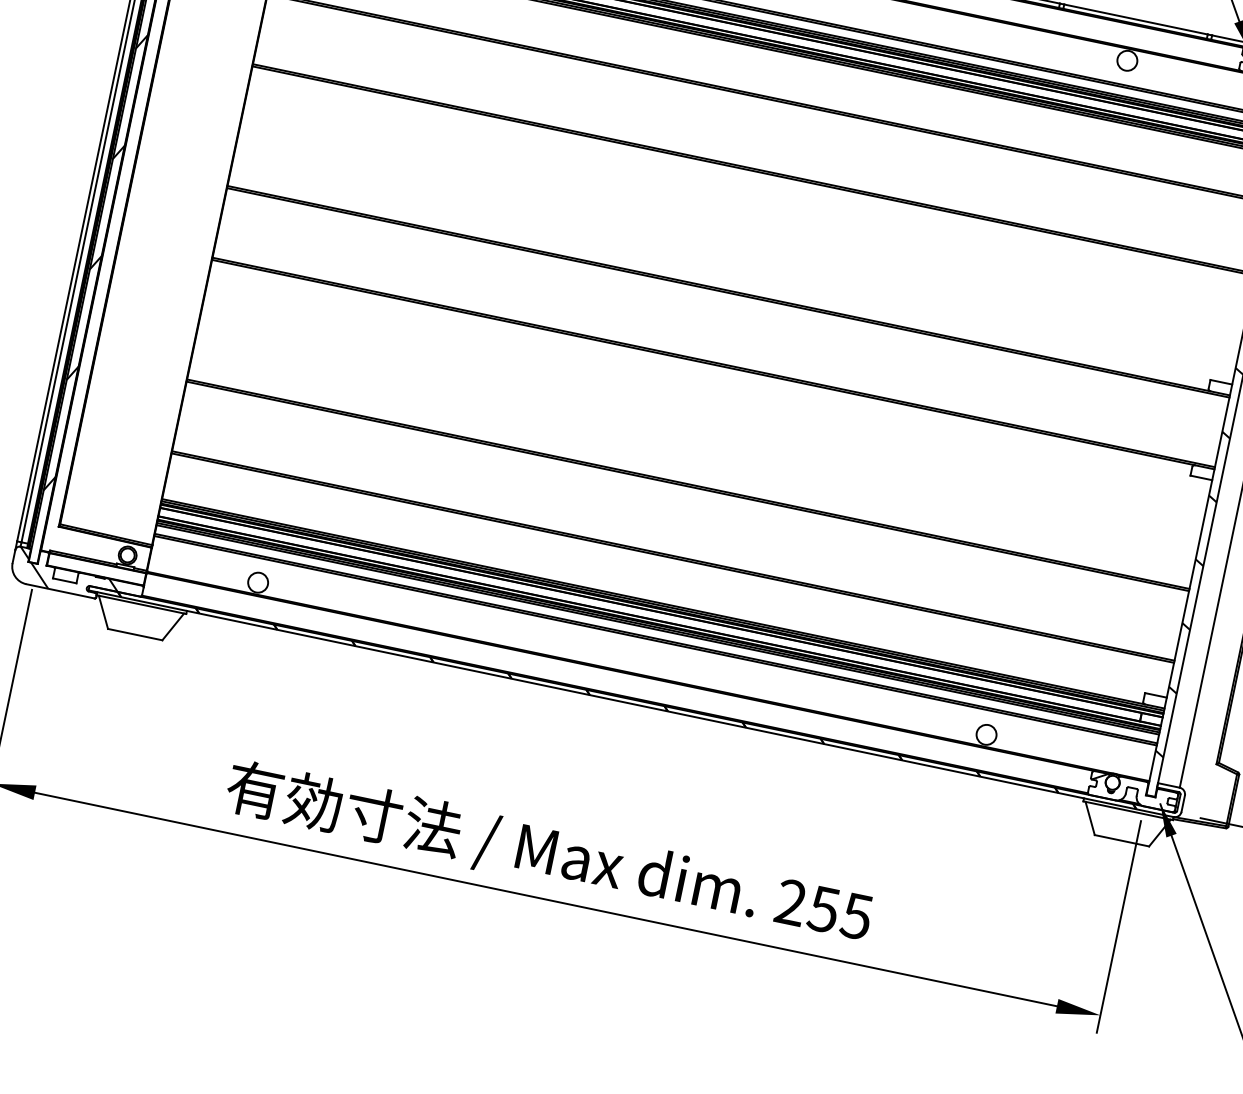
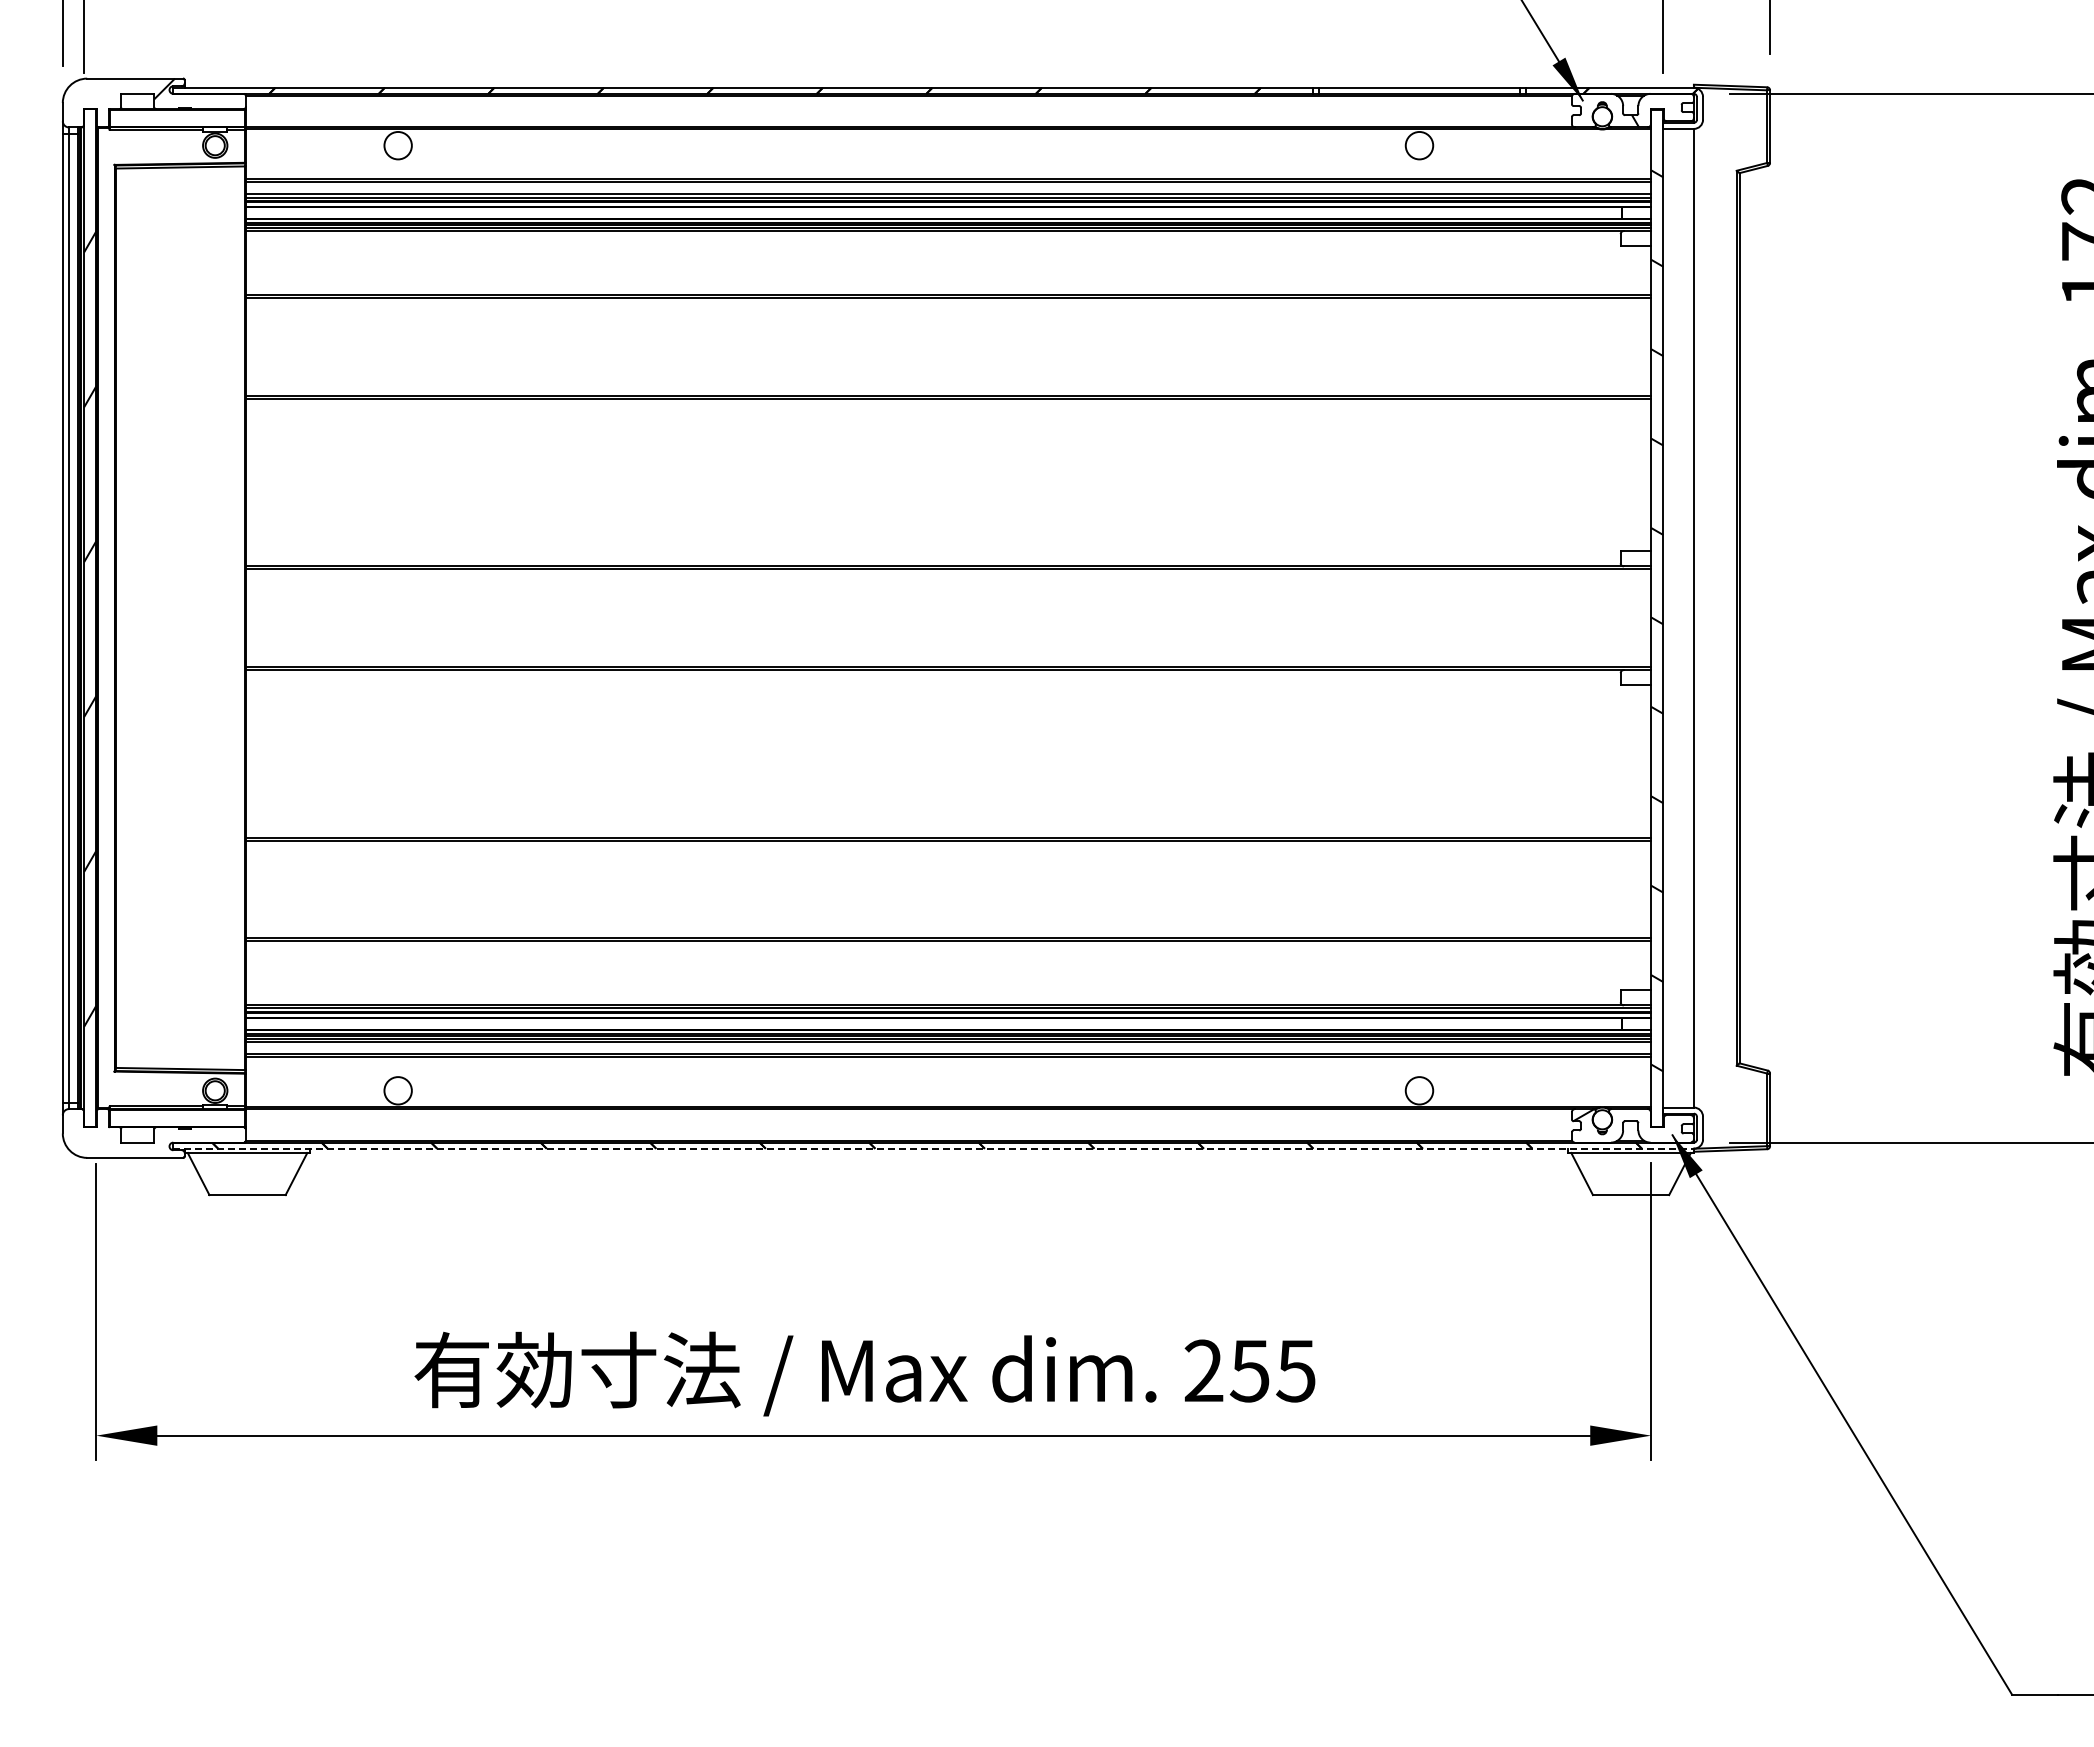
hatch: (68, 574) -> (140, 1133), removed
line: (631, 703) -> (933, 1148), solid -> dashed

